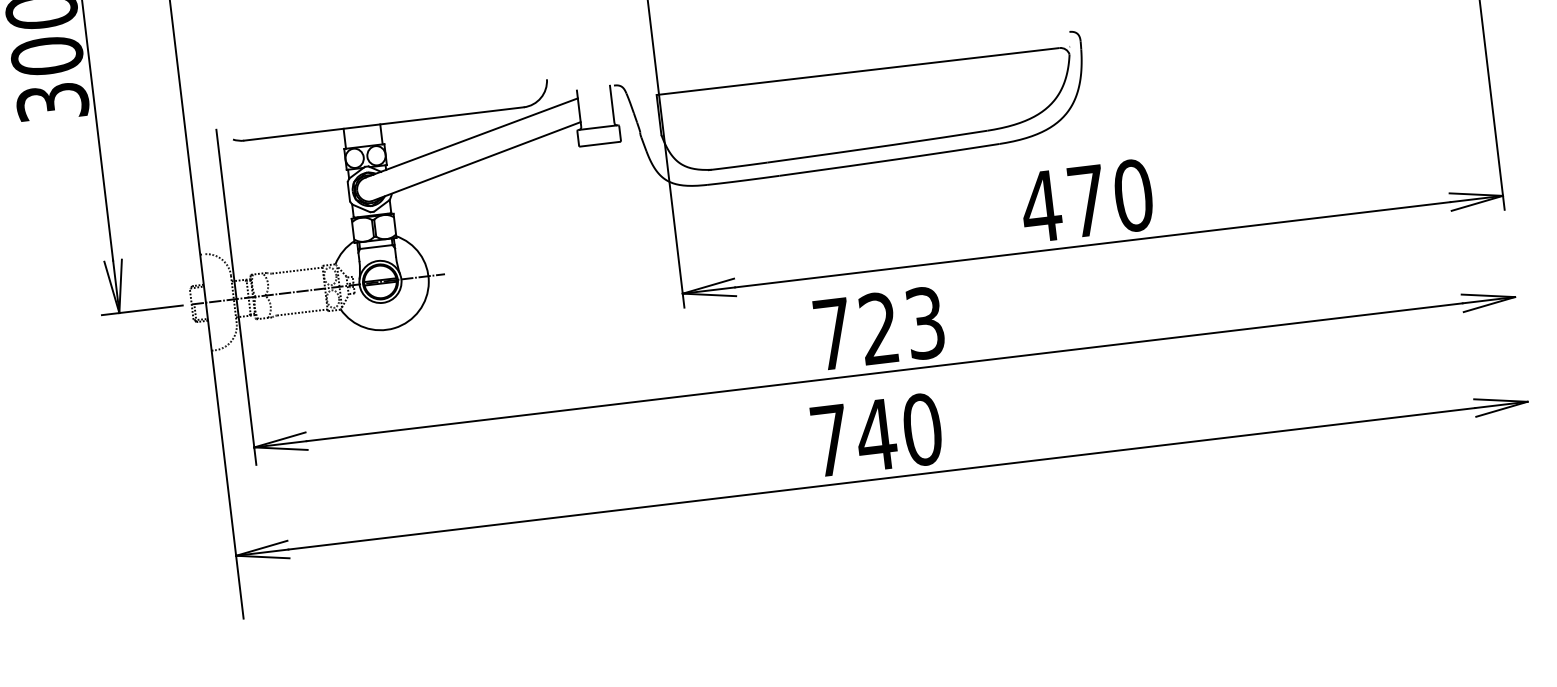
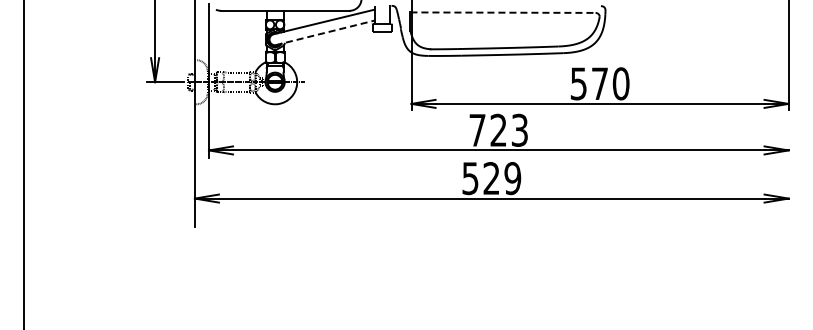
line: (859, 70) -> (503, 12), solid -> dashed
line: (477, 160) -> (325, 32), solid -> dashed
text: (1040, 205) -> (578, 83), 470 -> 570
text: (876, 435) -> (491, 178), 740 -> 529

